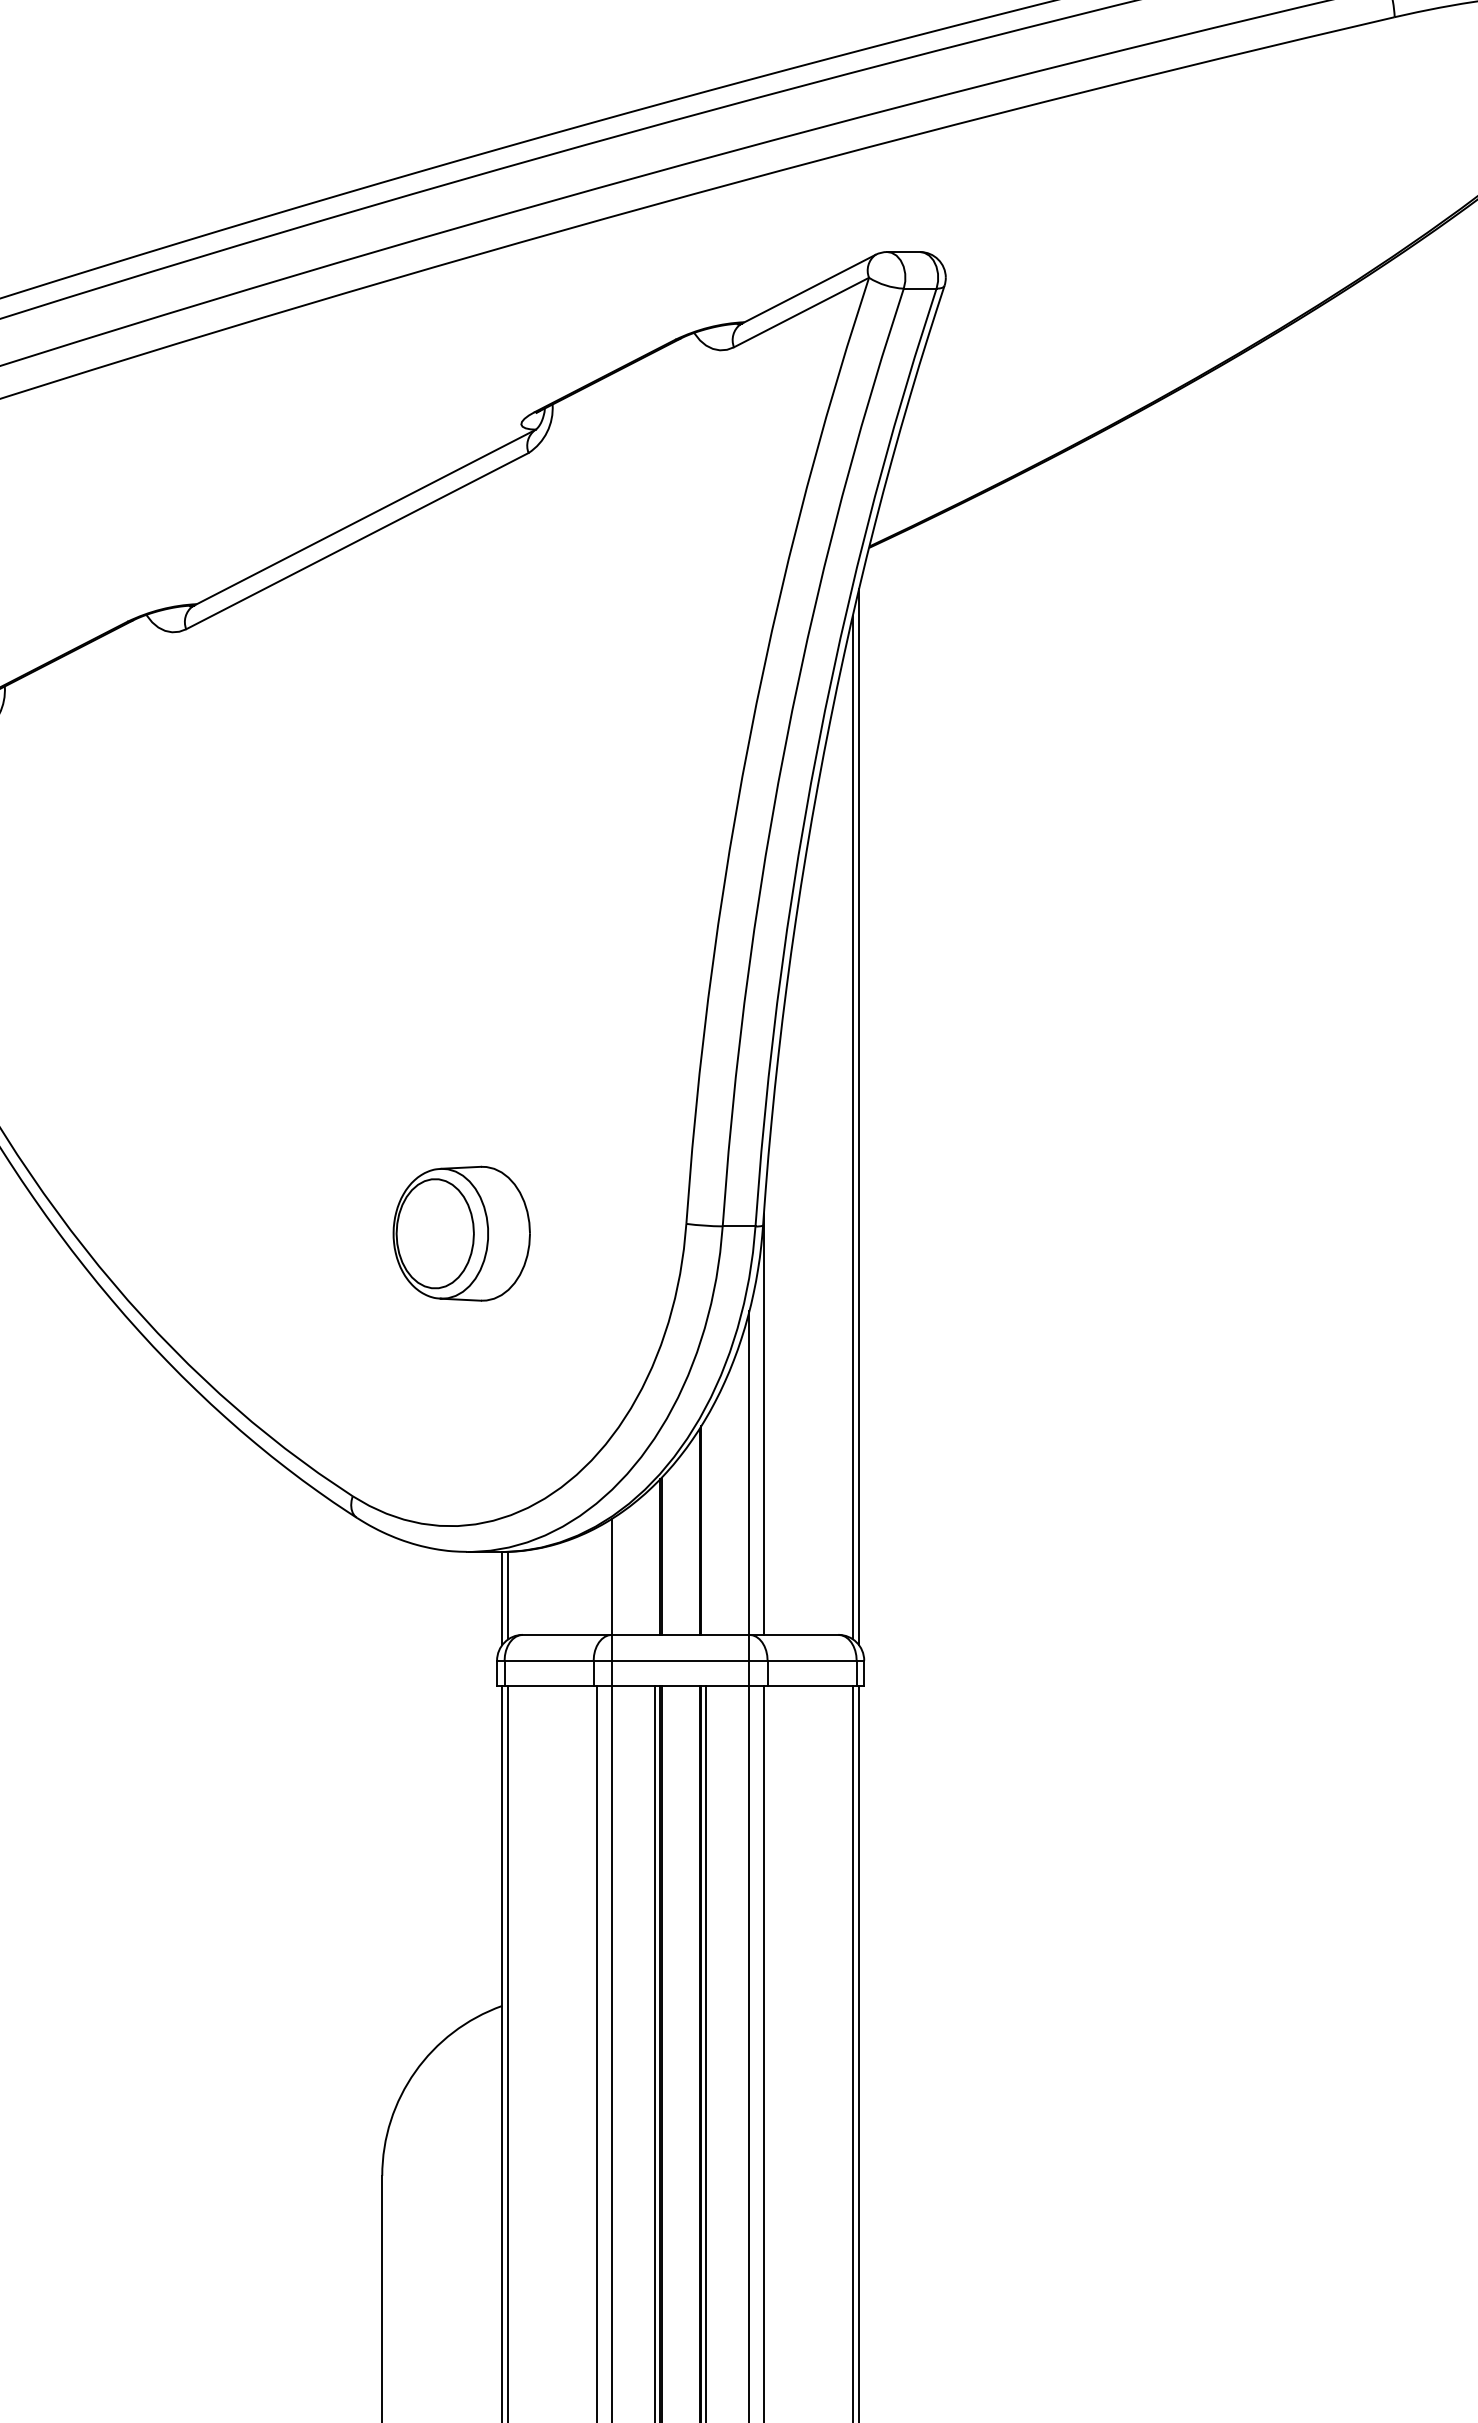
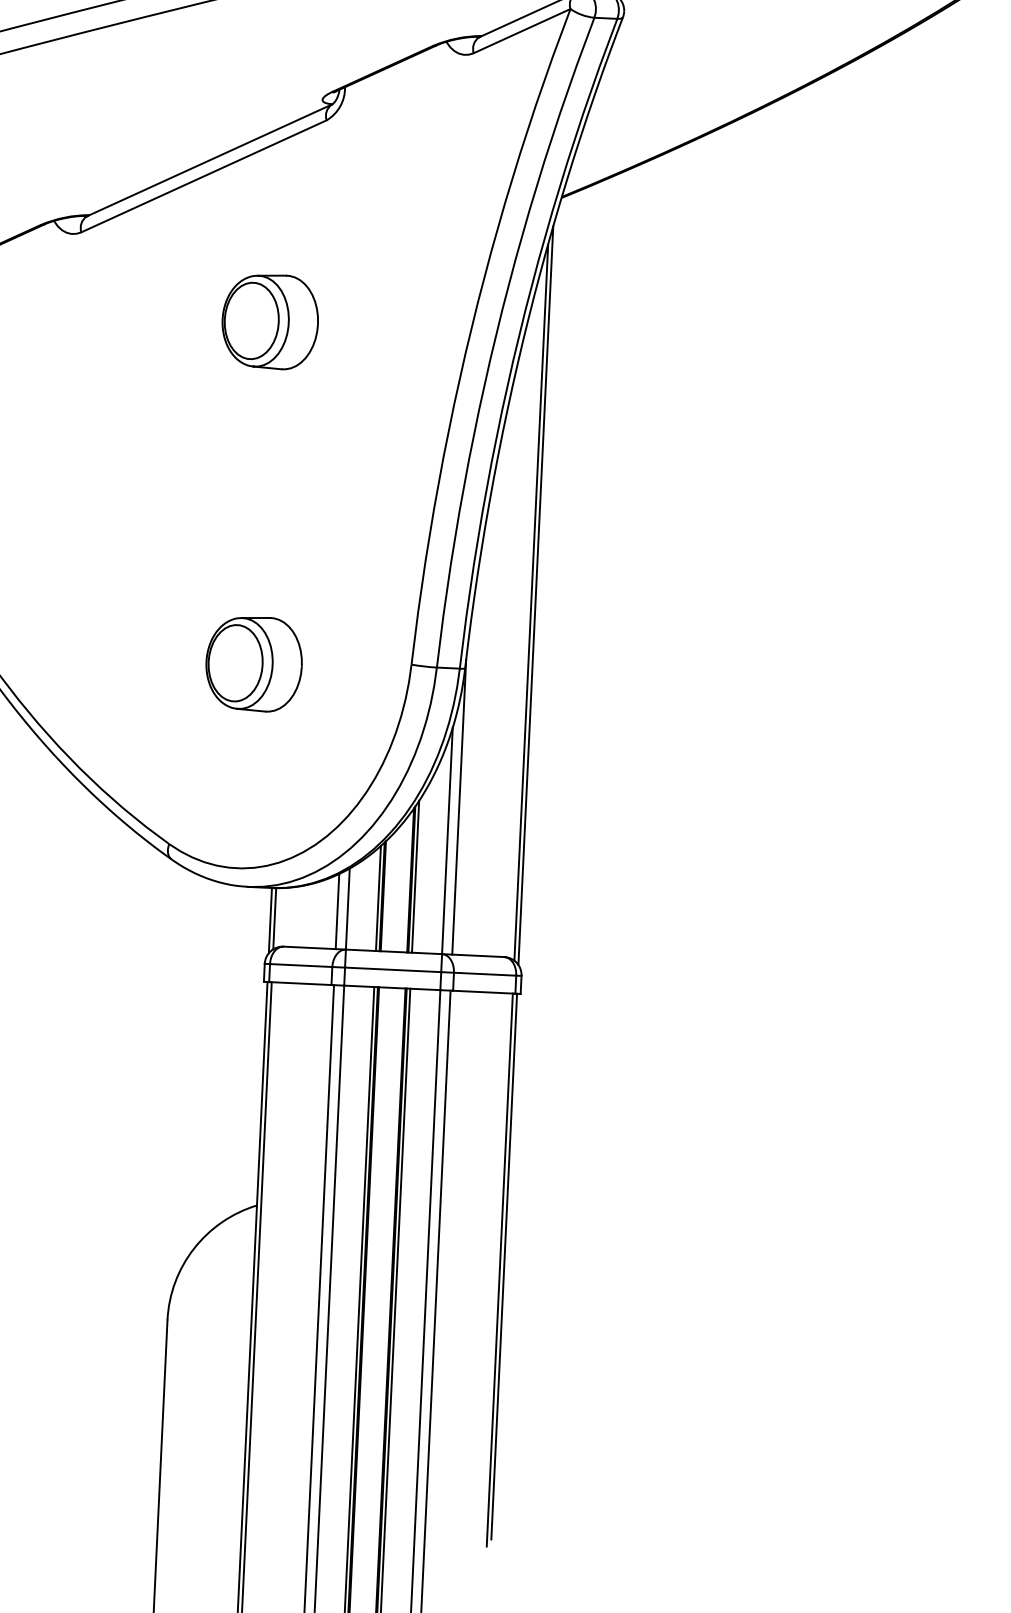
part: (461, 744) -> (270, 321), added
line: (706, 1525) -> (415, 876), added
line: (654, 1559) -> (378, 898), added
line: (597, 1580) -> (337, 911), added

